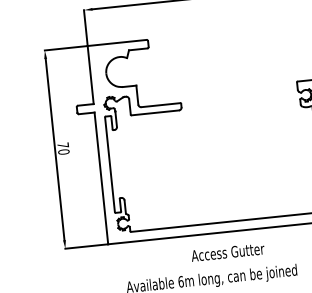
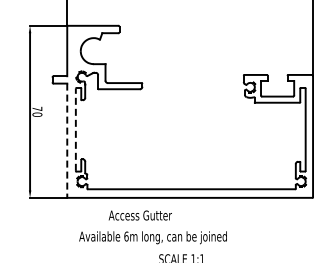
line: (109, 164) -> (75, 129), solid -> dashed
line: (101, 179) -> (67, 141), solid -> dashed
text: (226, 252) -> (139, 215), moved

